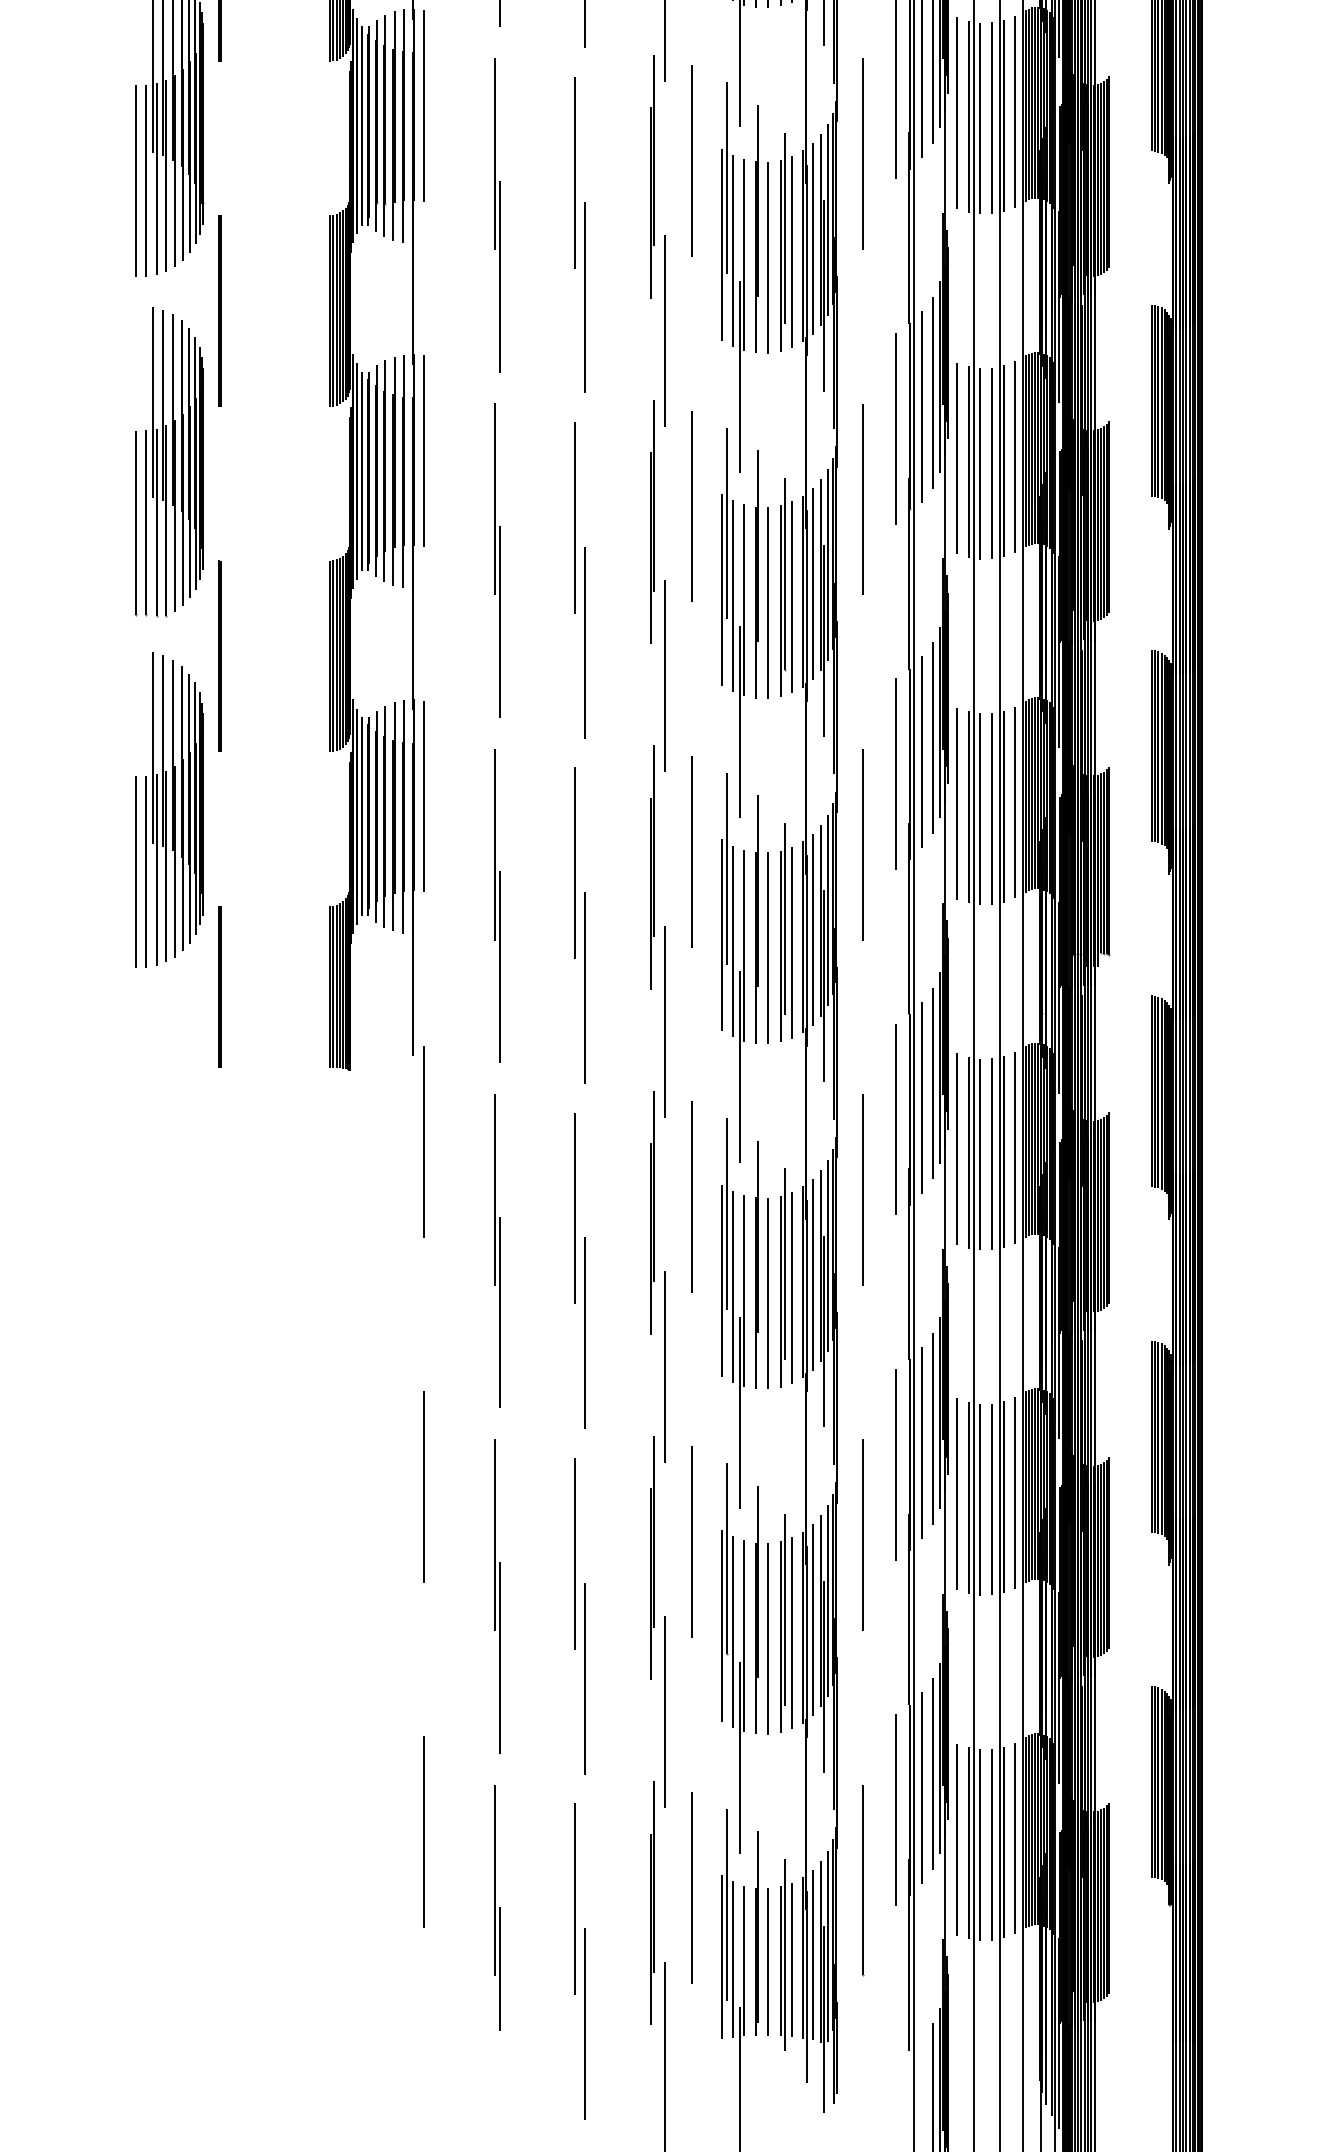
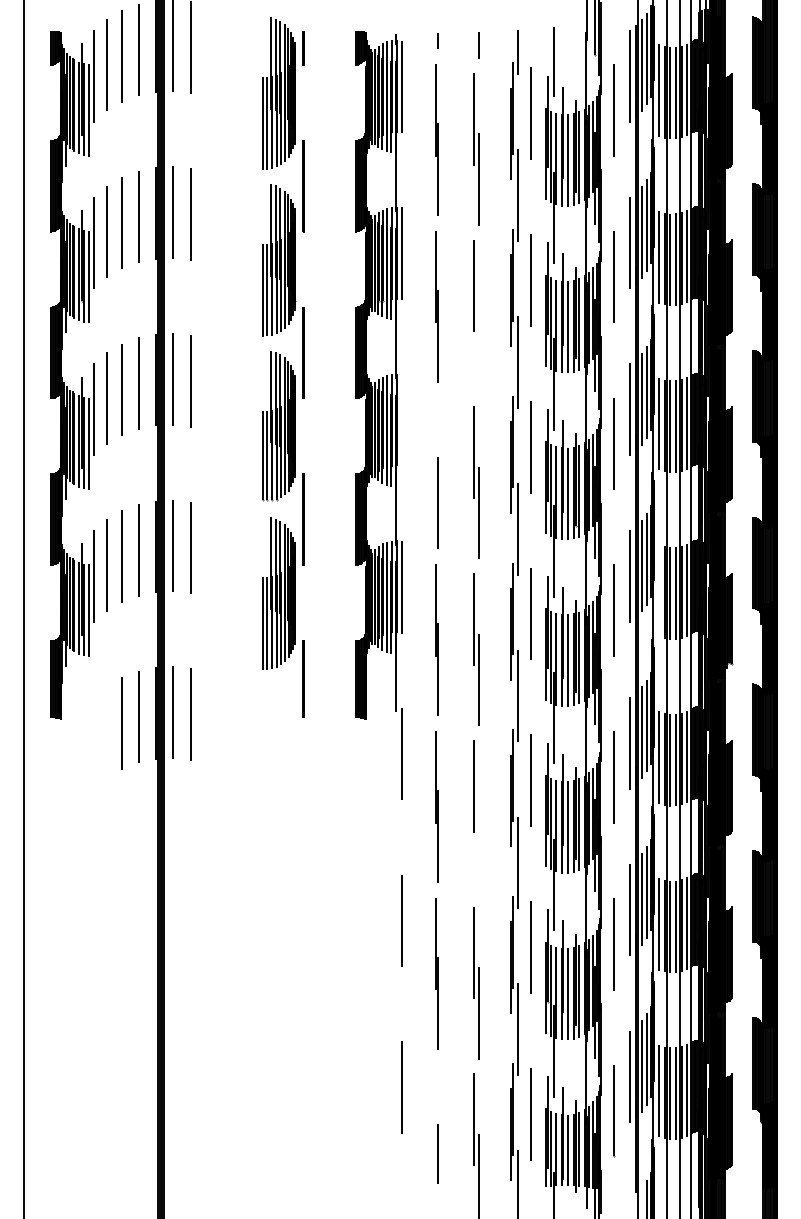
line: (585, 297) -> (479, 346), removed
line: (423, 451) -> (401, 420), removed
line: (494, 498) -> (435, 443), removed
line: (958, 803) -> (659, 590), removed
line: (585, 1333) -> (479, 846), removed
line: (494, 1879) -> (435, 1110), removed

